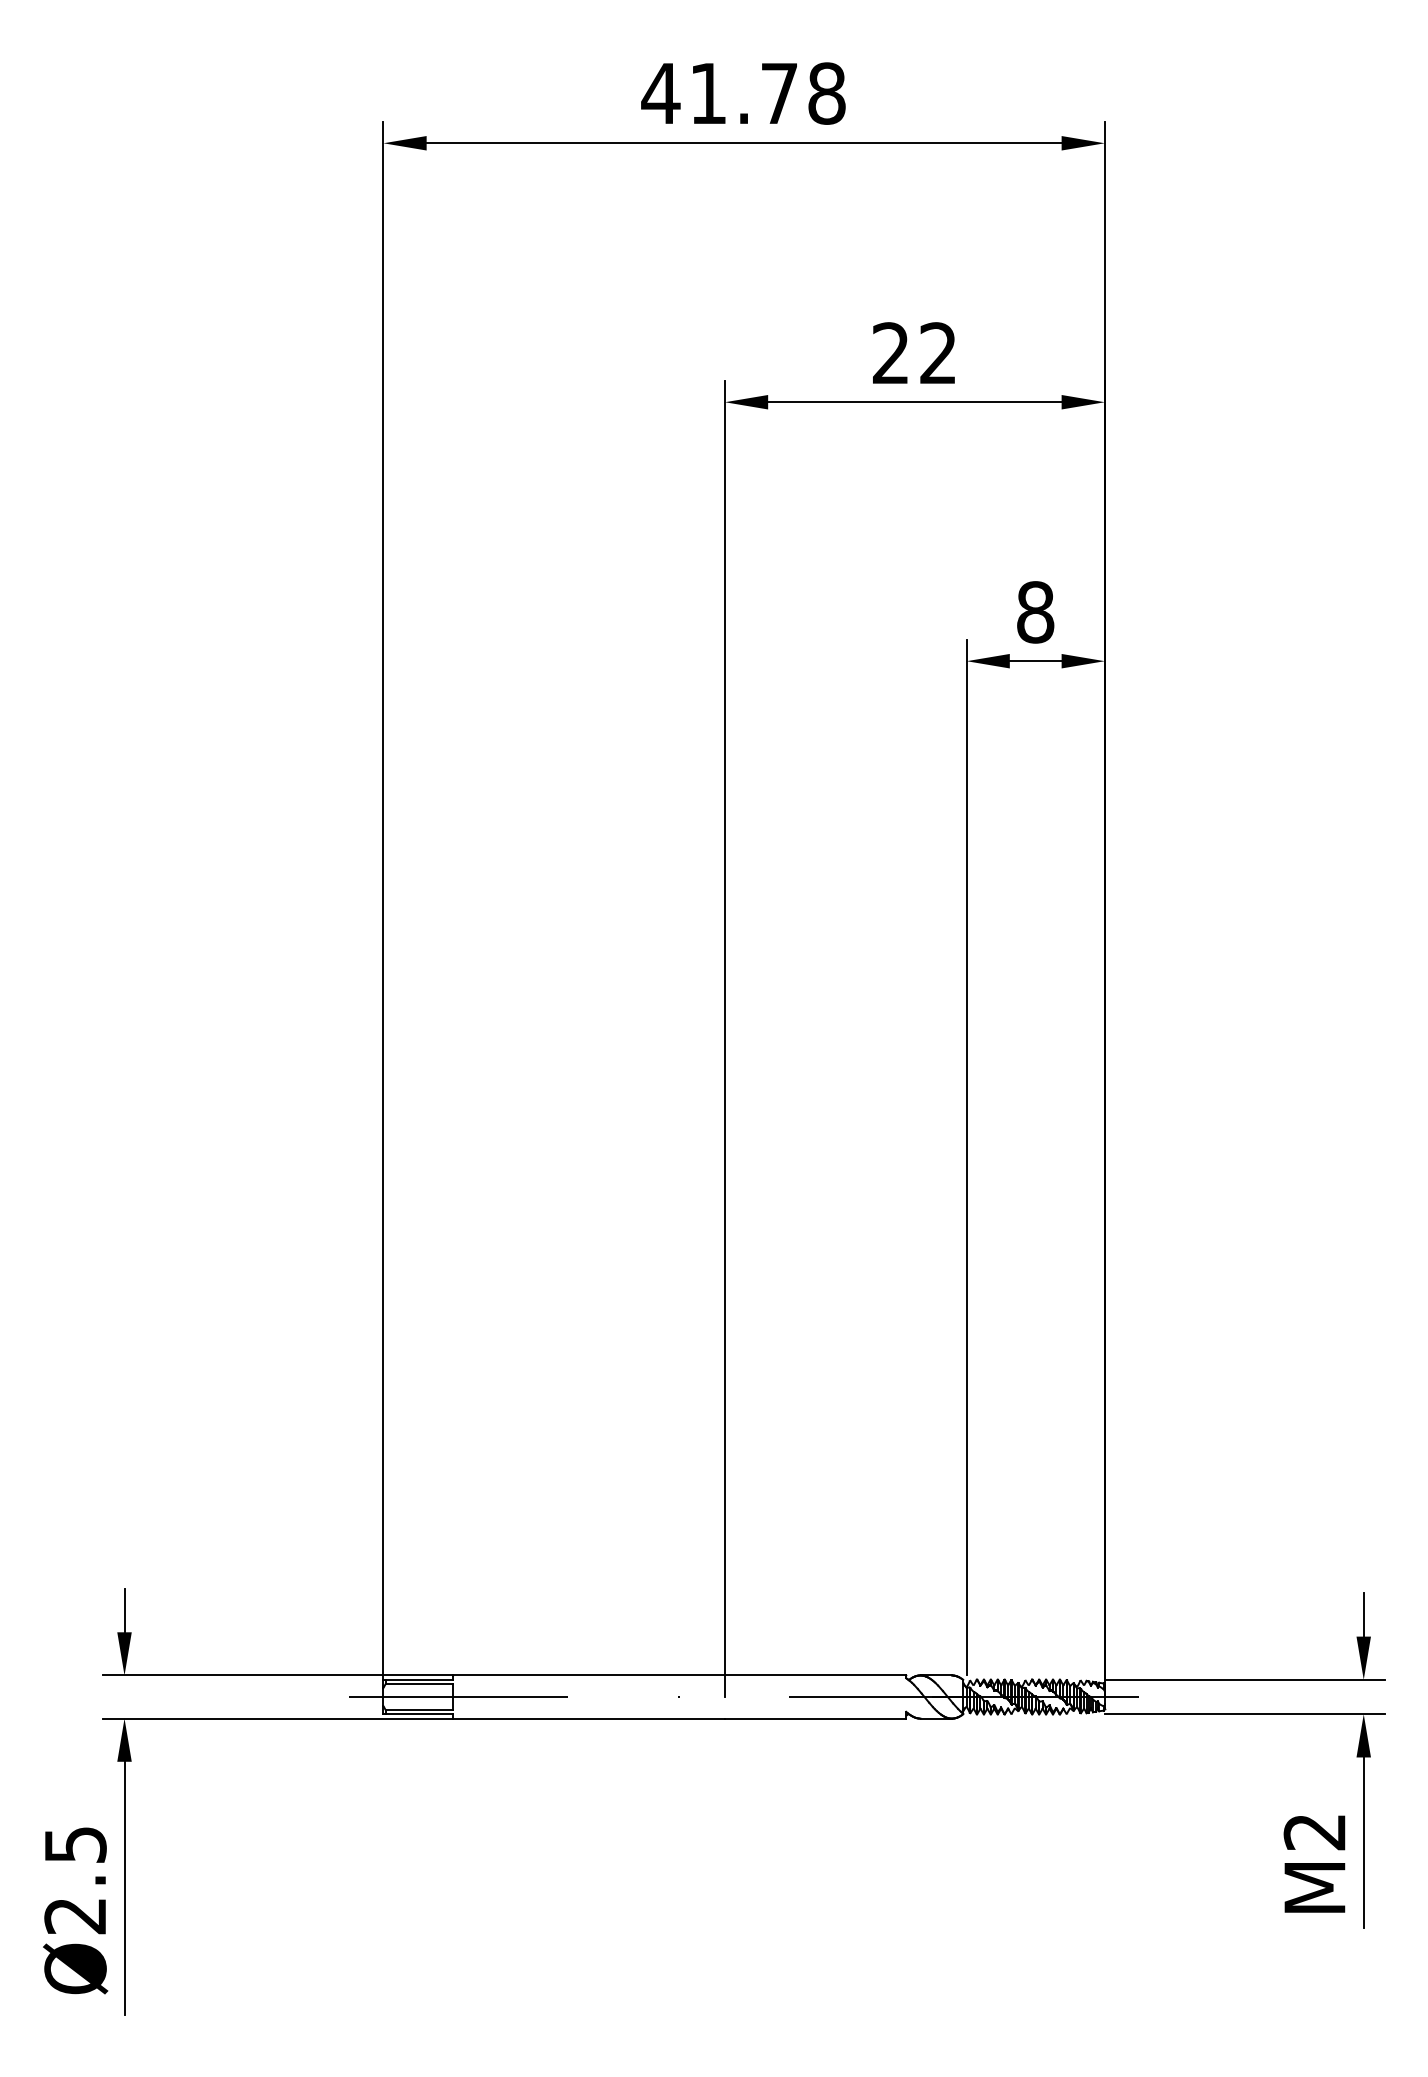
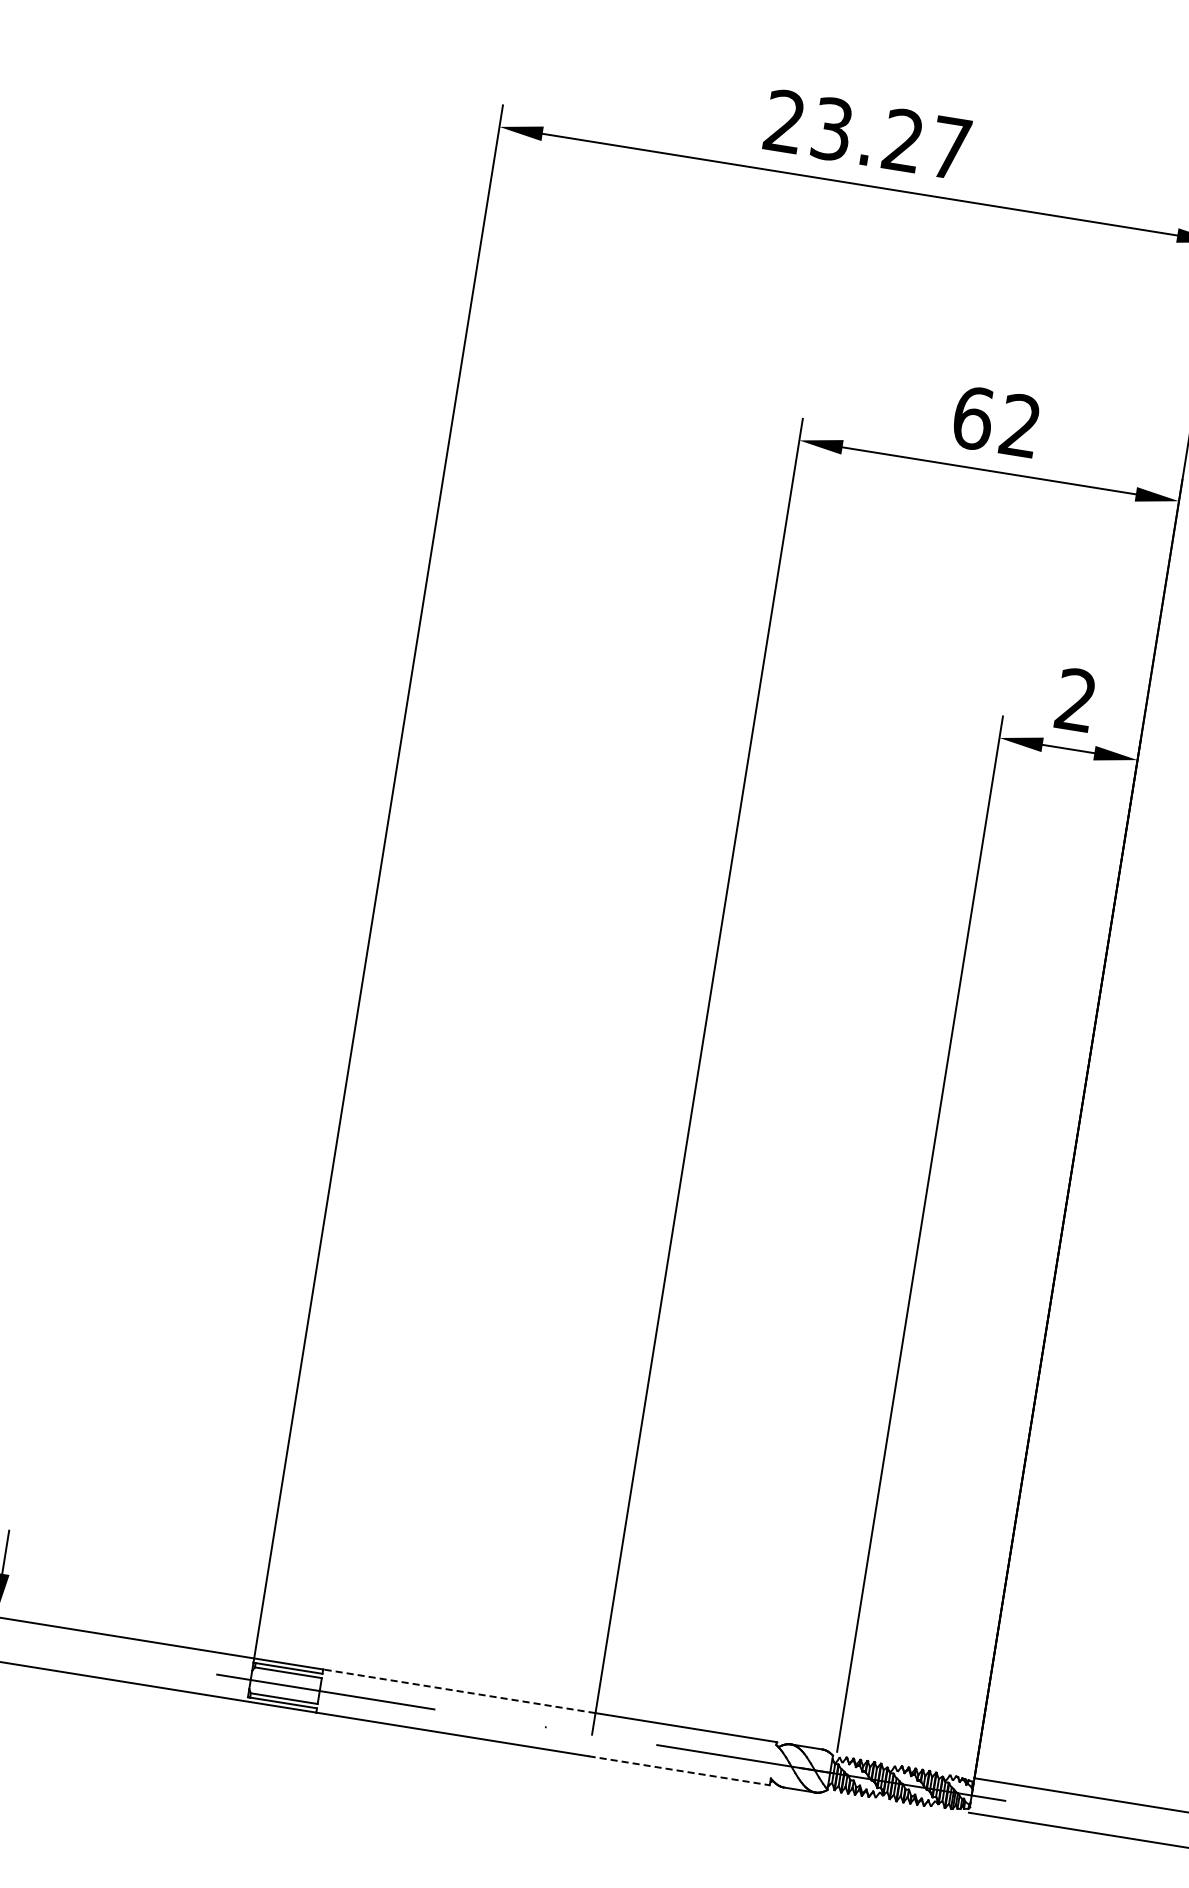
text: (743, 93) -> (867, 134), 41.78 -> 23.27
text: (891, 353) -> (973, 418), 22 -> 62
text: (1035, 612) -> (1076, 700), 8 -> 2
line: (588, 1675) -> (459, 1691), solid -> dashed
line: (815, 1718) -> (679, 1770), solid -> dashed

